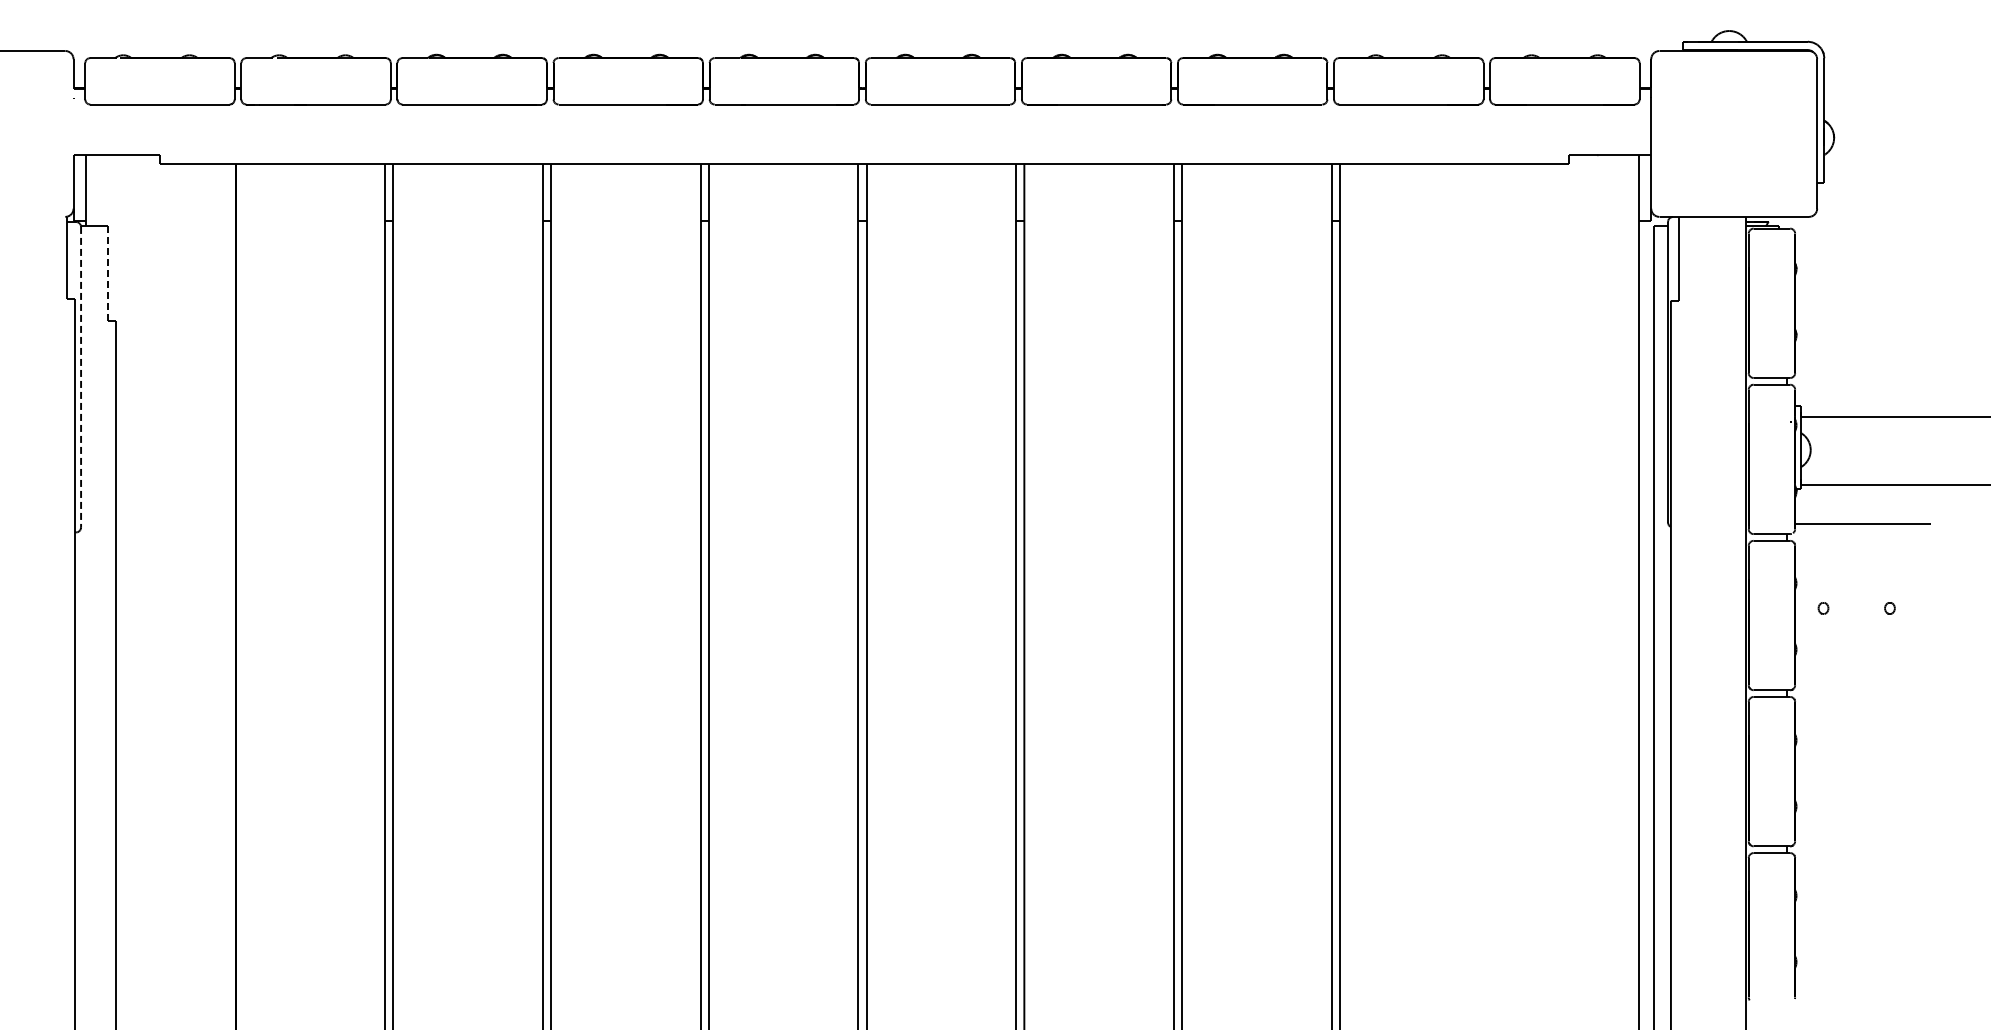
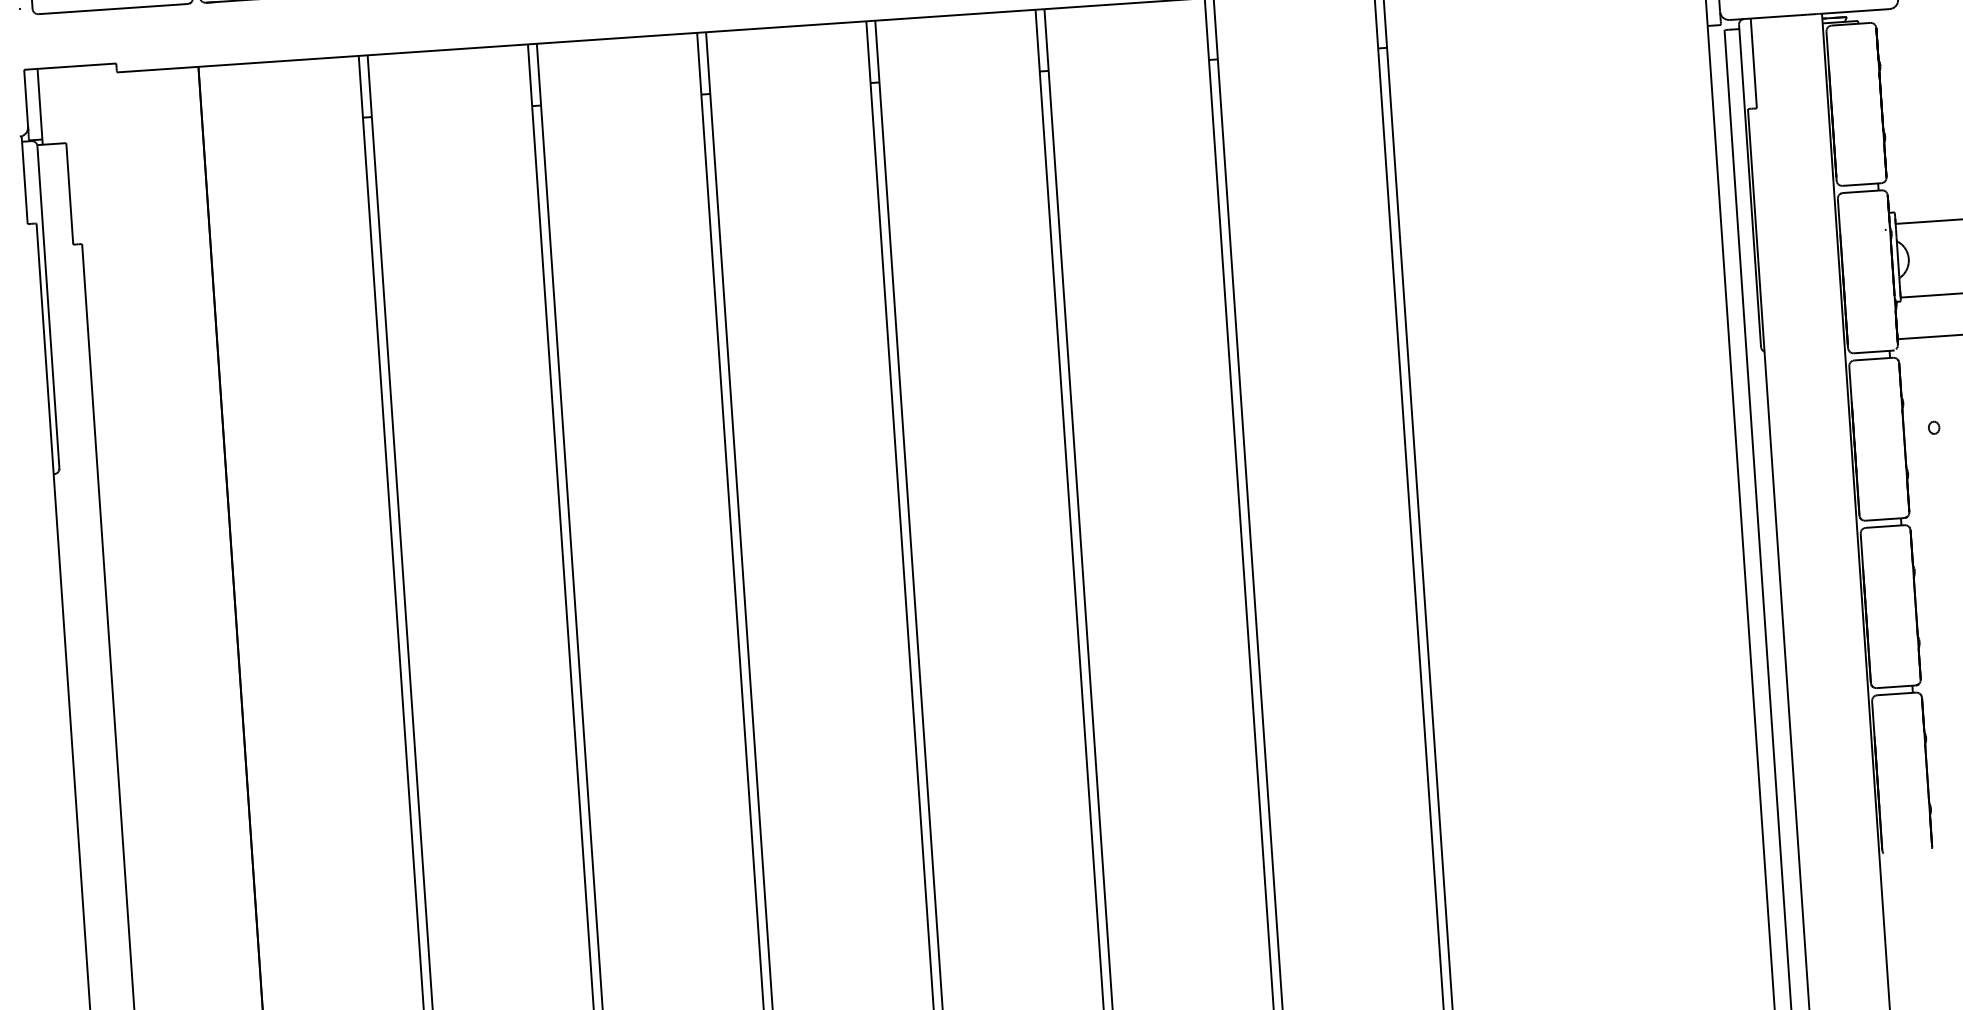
line: (108, 273) -> (70, 194), dashed -> solid
line: (81, 377) -> (48, 307), dashed -> solid

